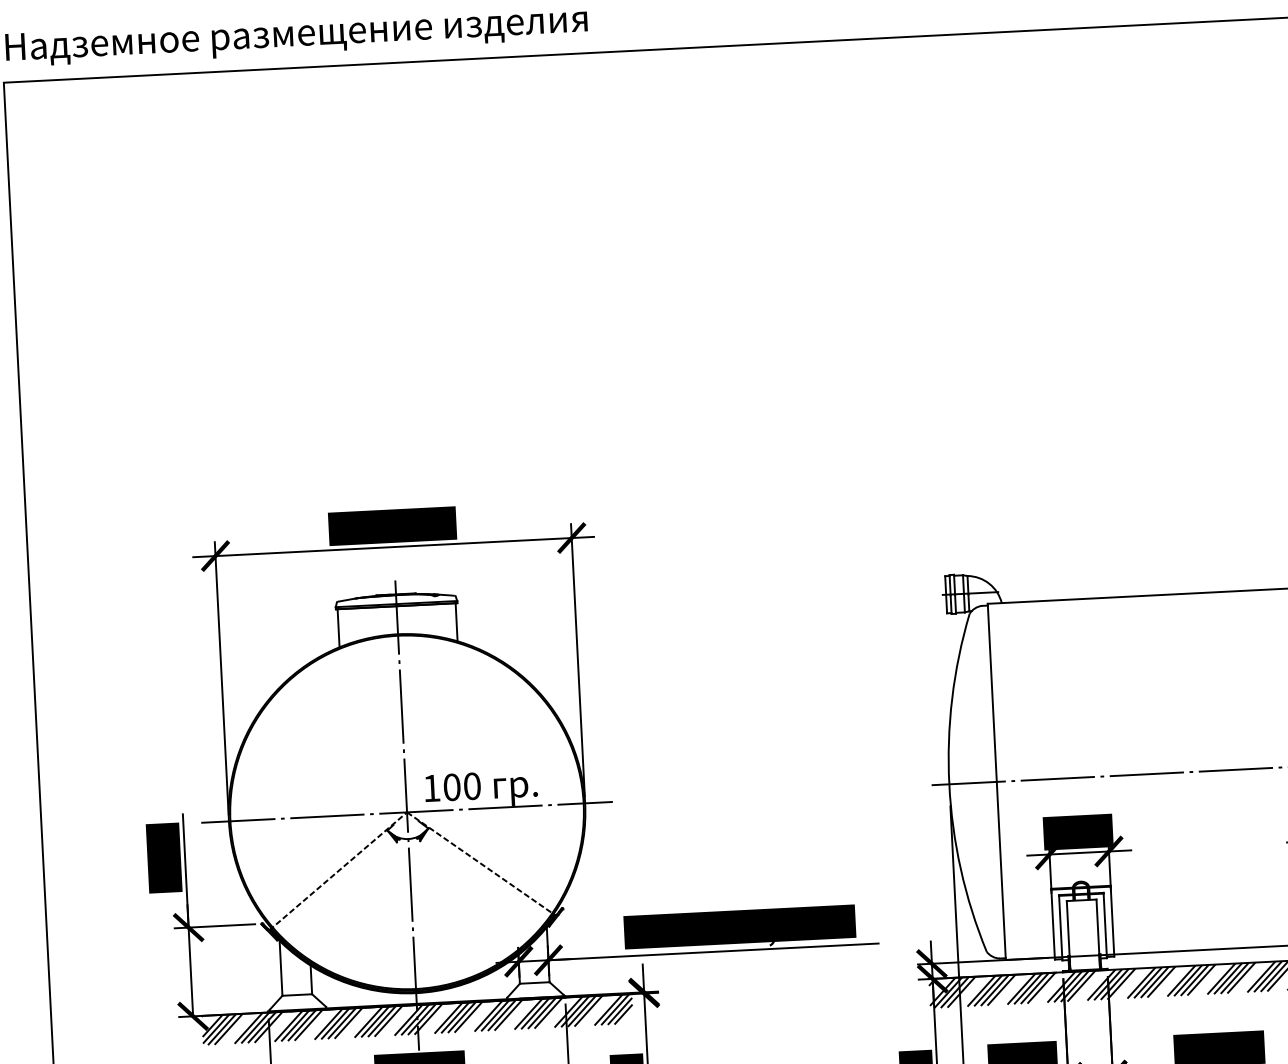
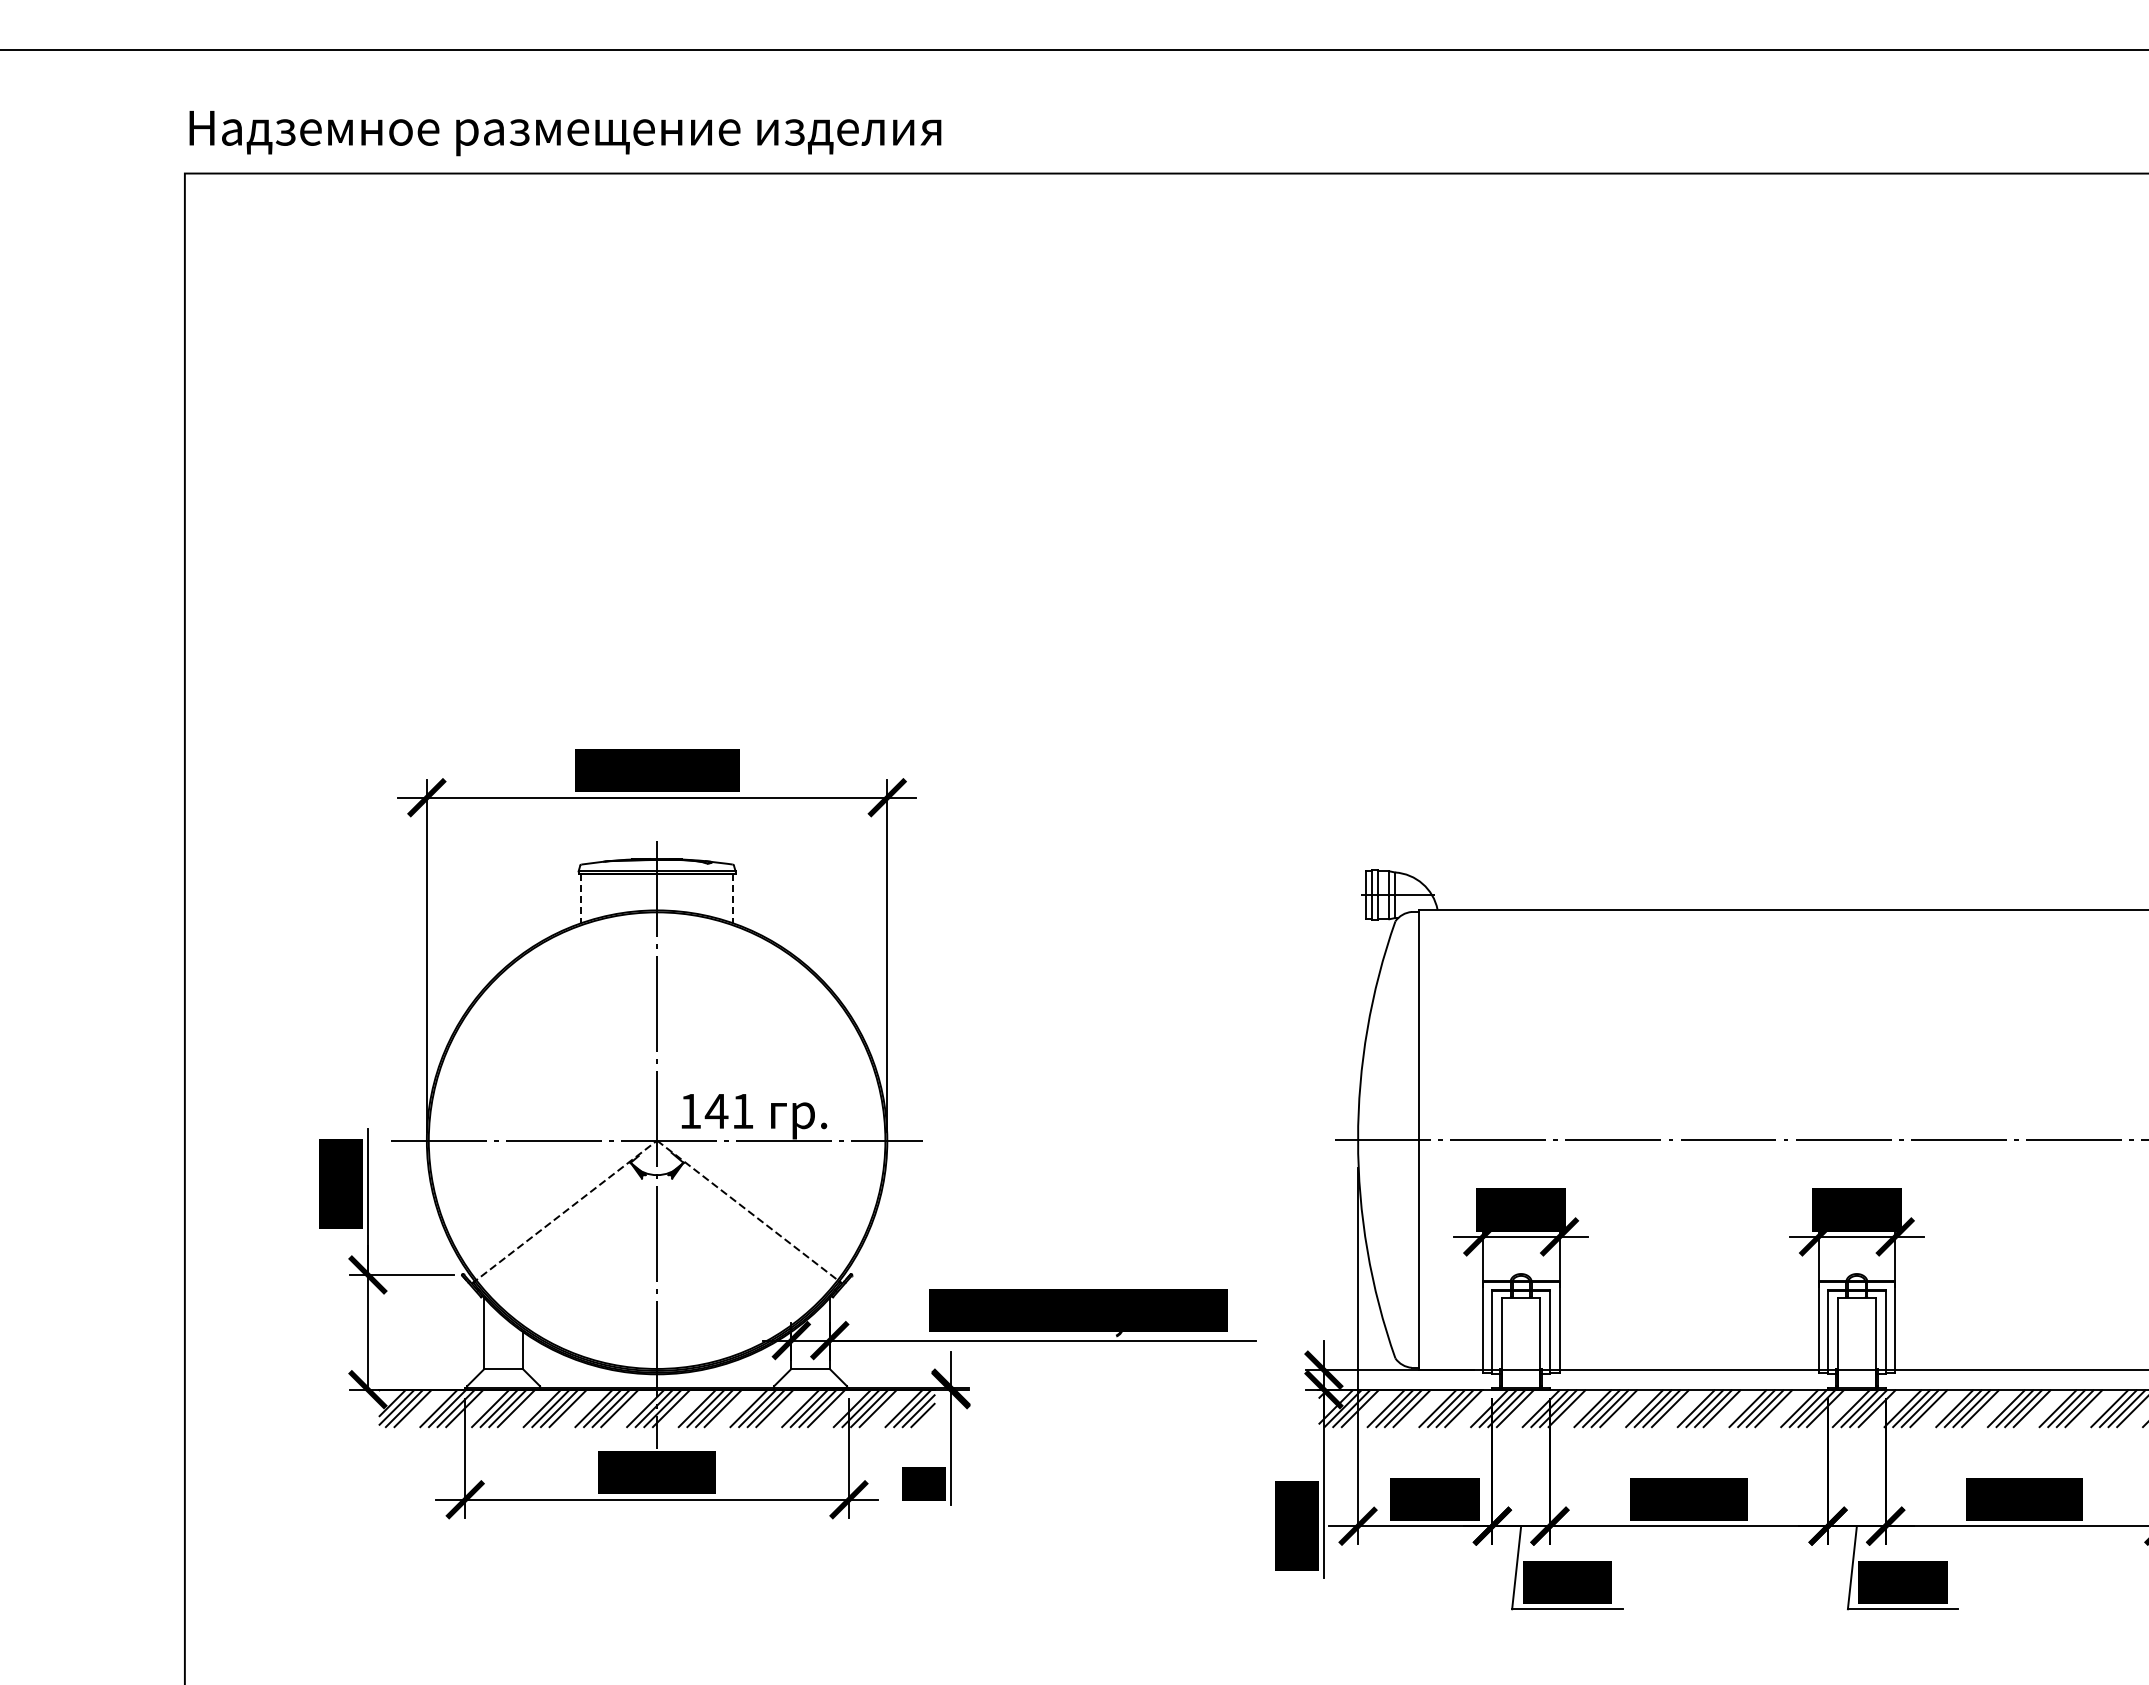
line: (456, 622) -> (733, 898), solid -> dashed
line: (338, 628) -> (580, 898), solid -> dashed
text: (461, 787) -> (728, 1111), 100 -> 141

